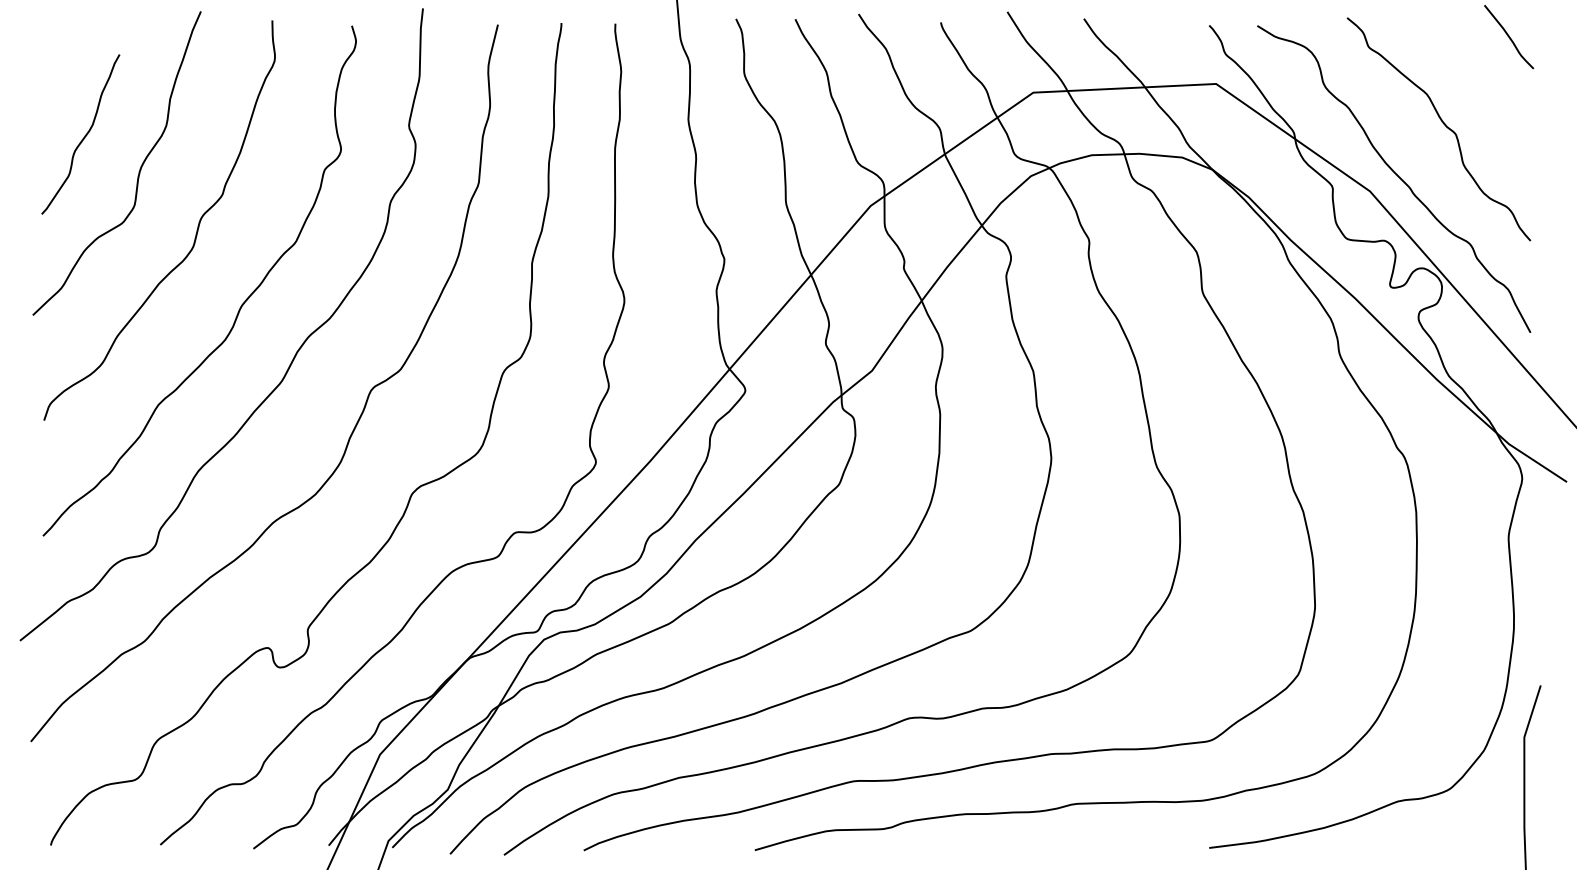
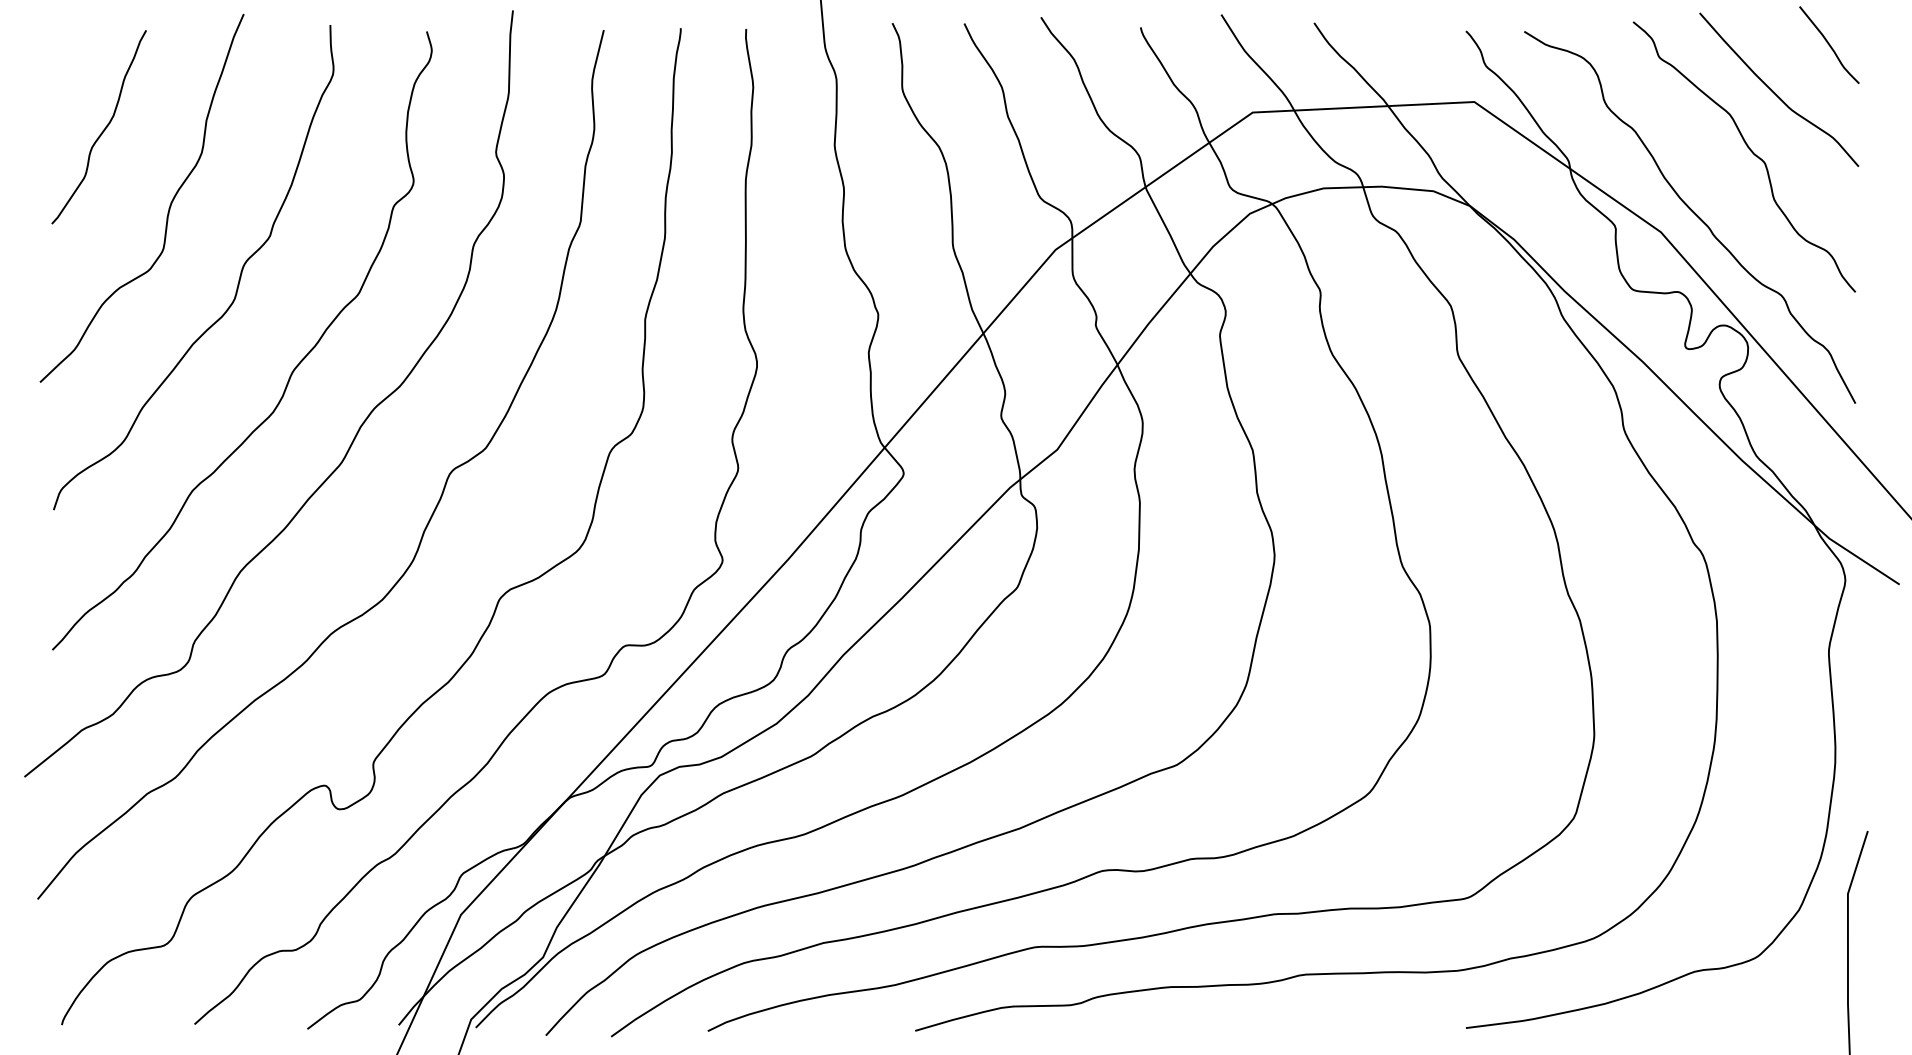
curve: (1464, 76) -> (1775, 92), added
curve: (83, 137) -> (102, 130), moved

